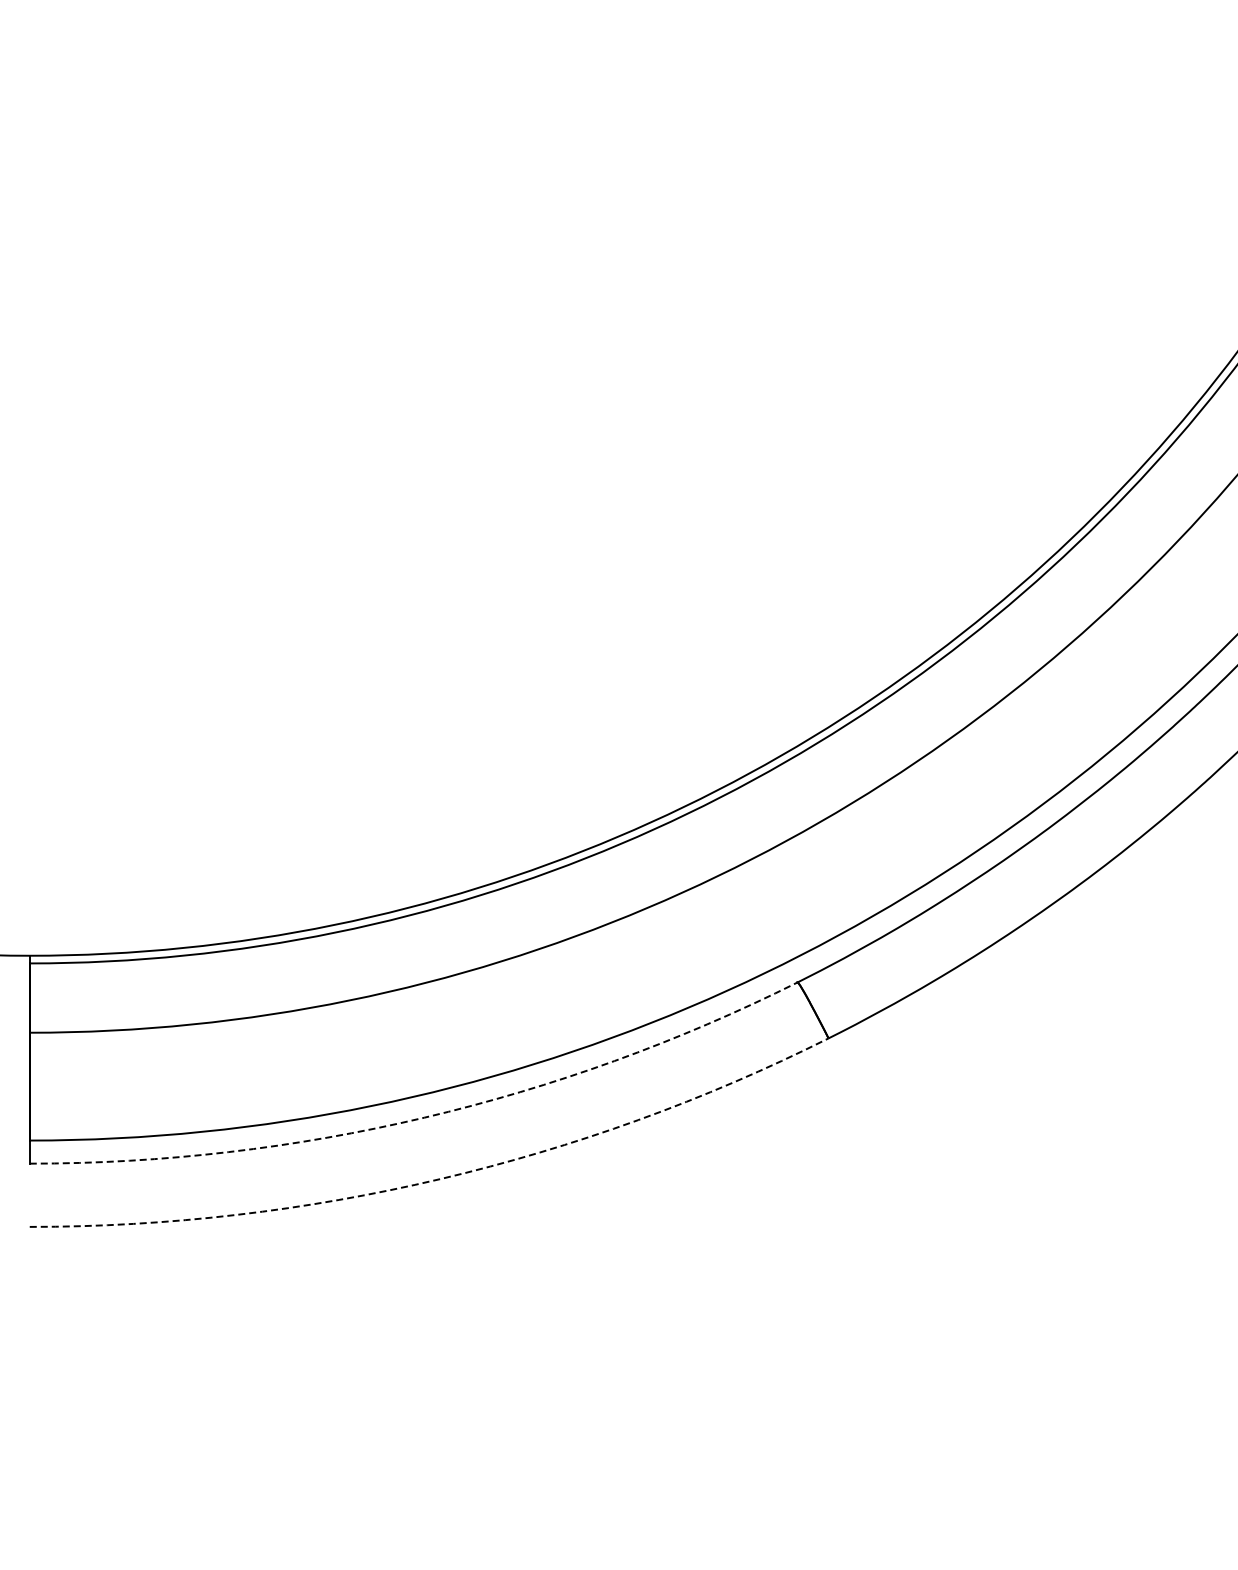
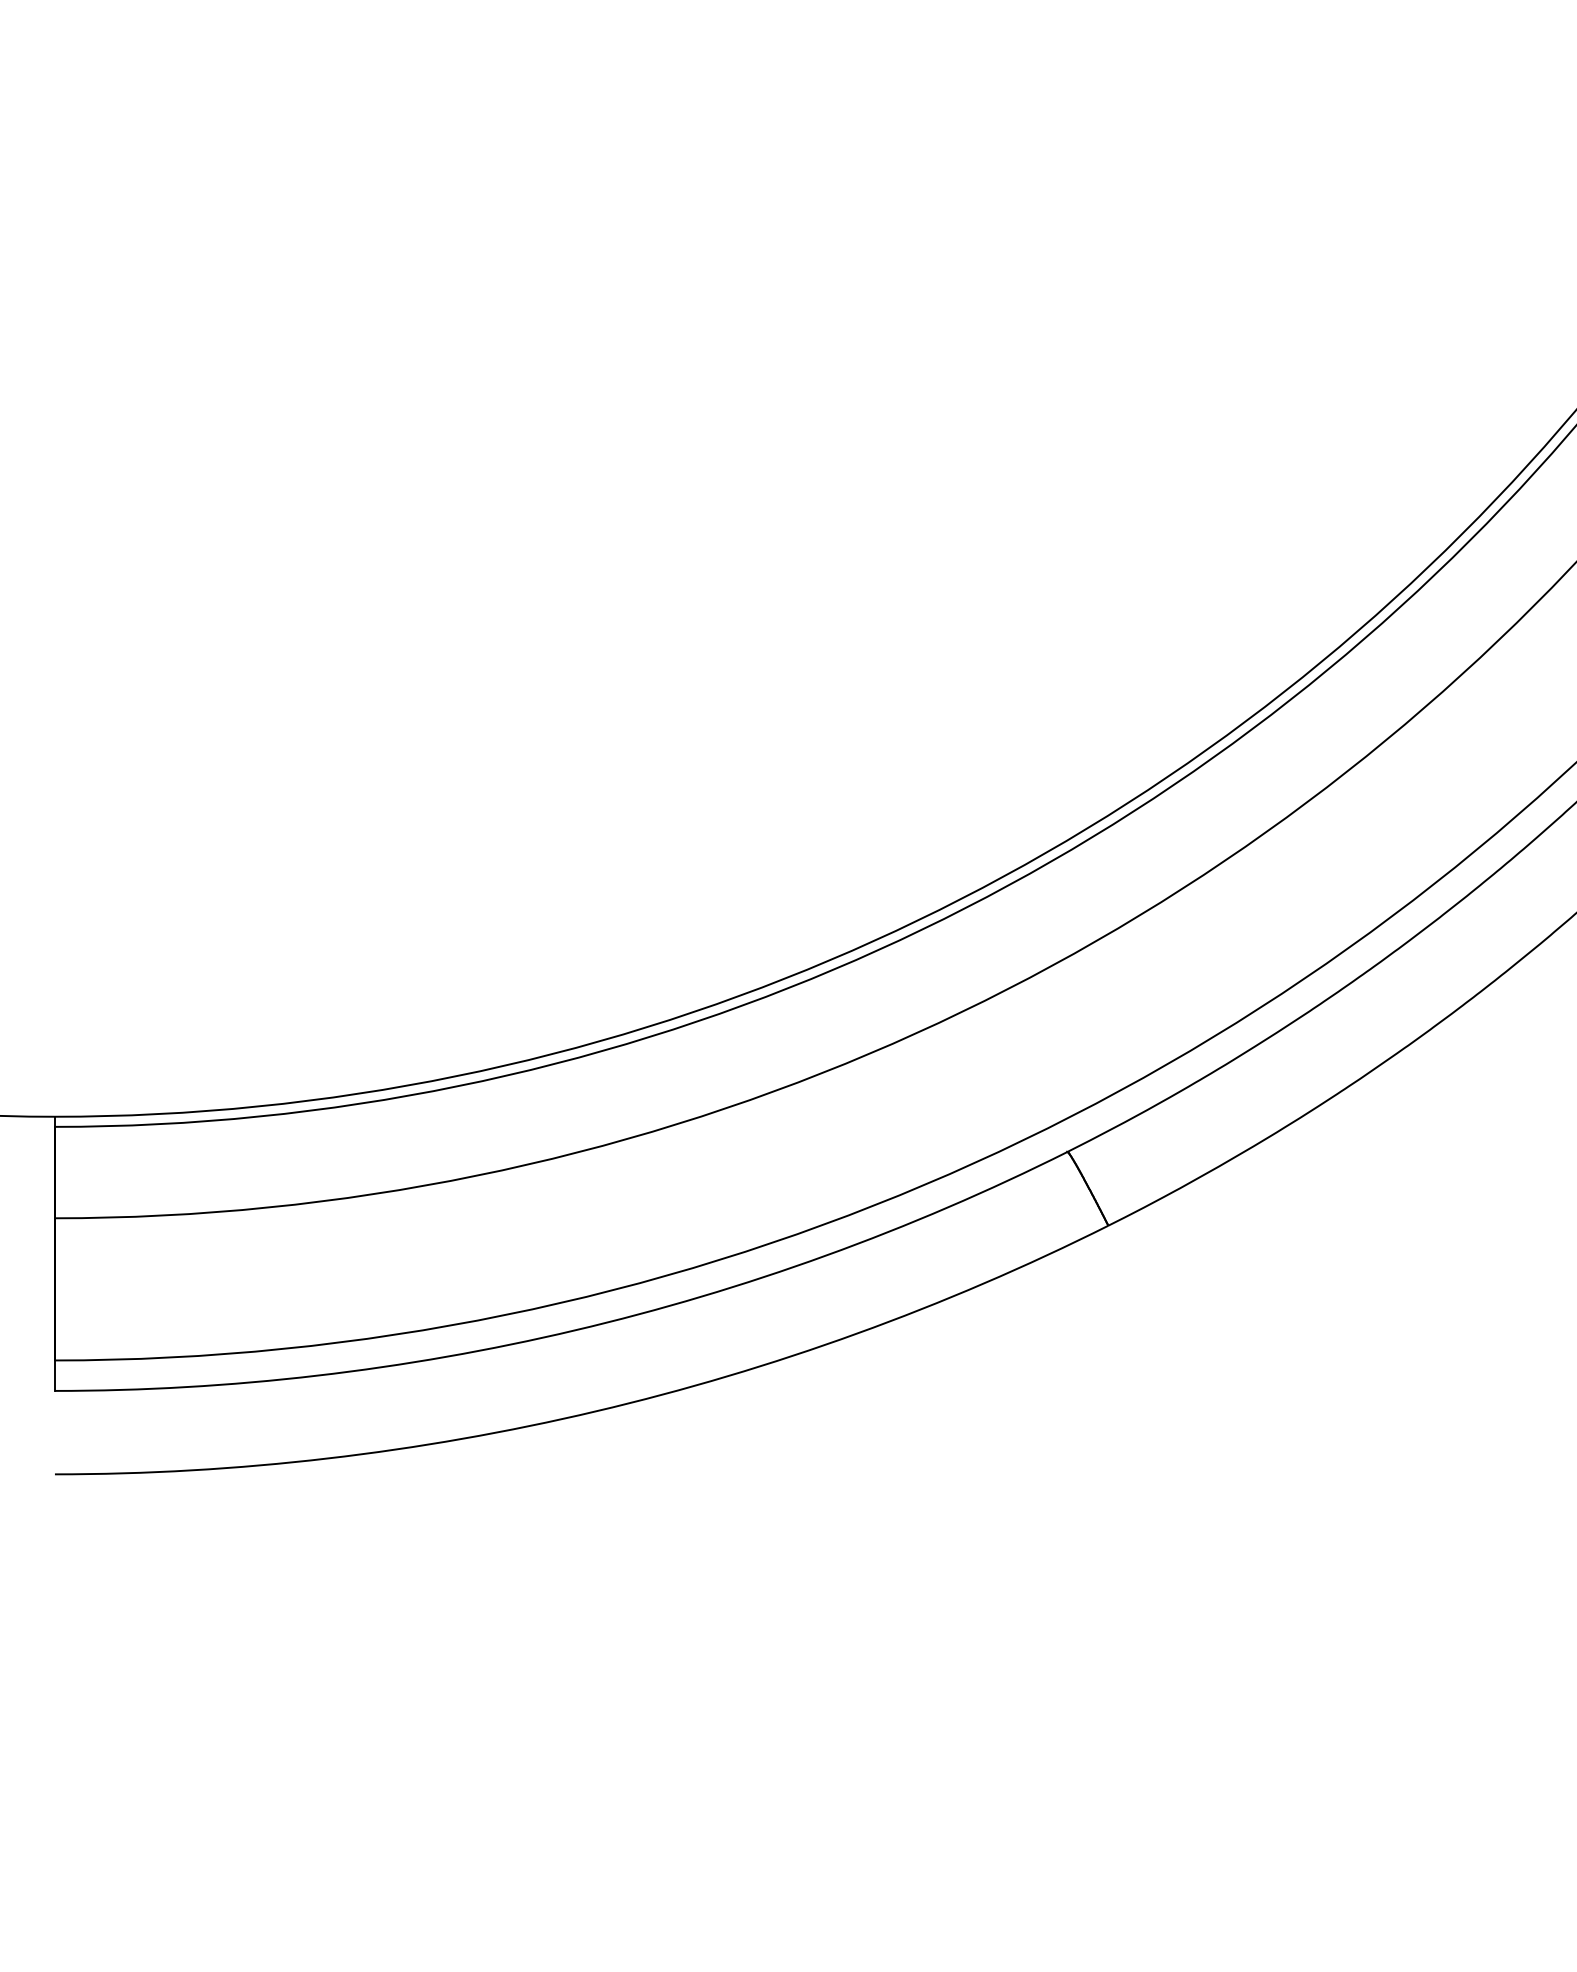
arc: (424, 1117) -> (575, 1330), dashed -> solid
arc: (440, 1179) -> (596, 1411), dashed -> solid

